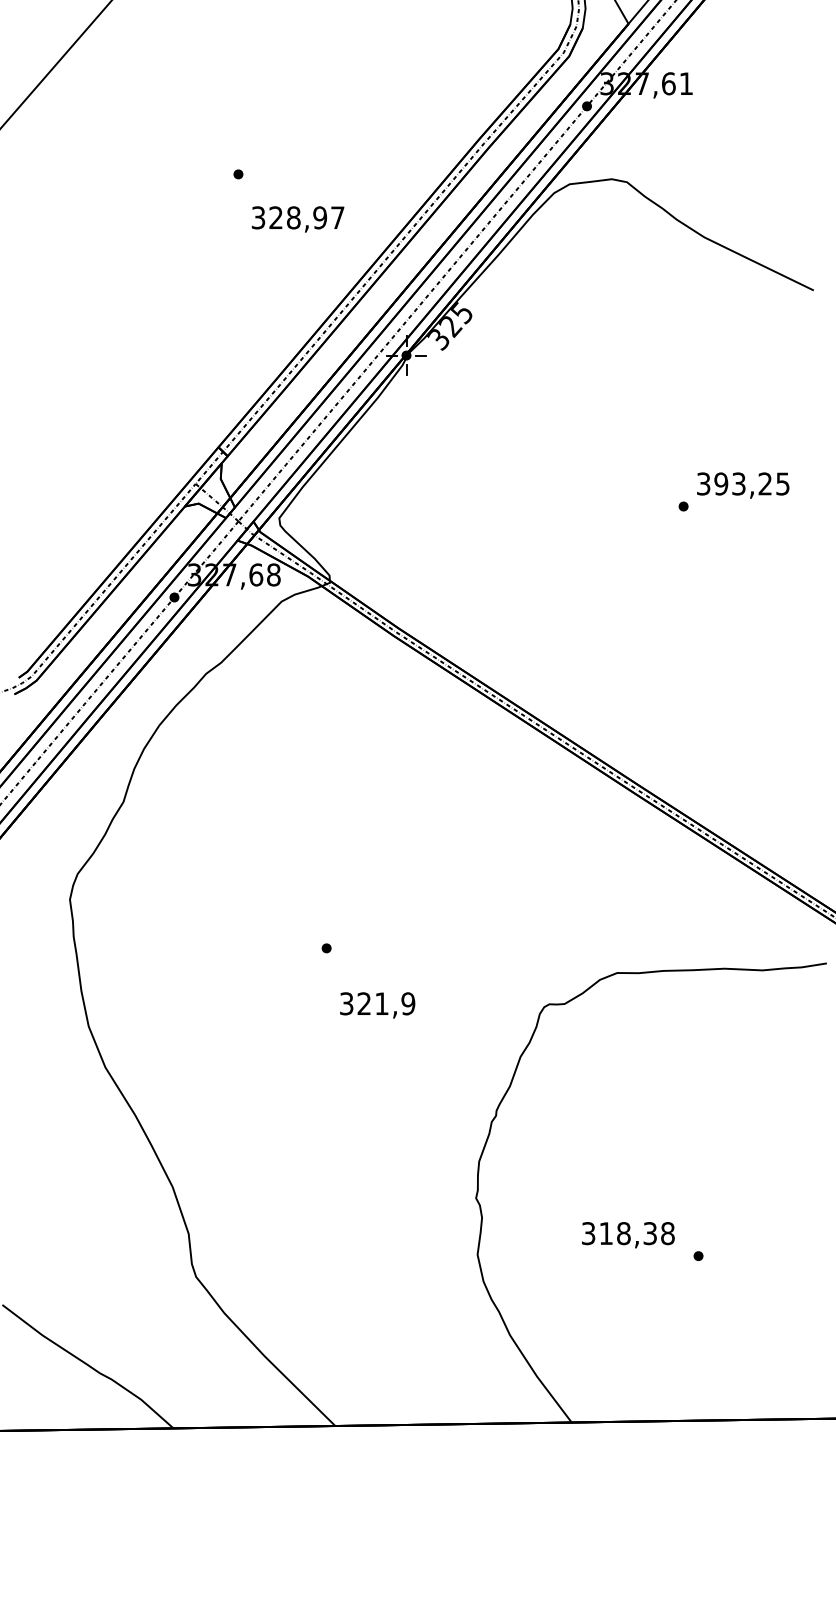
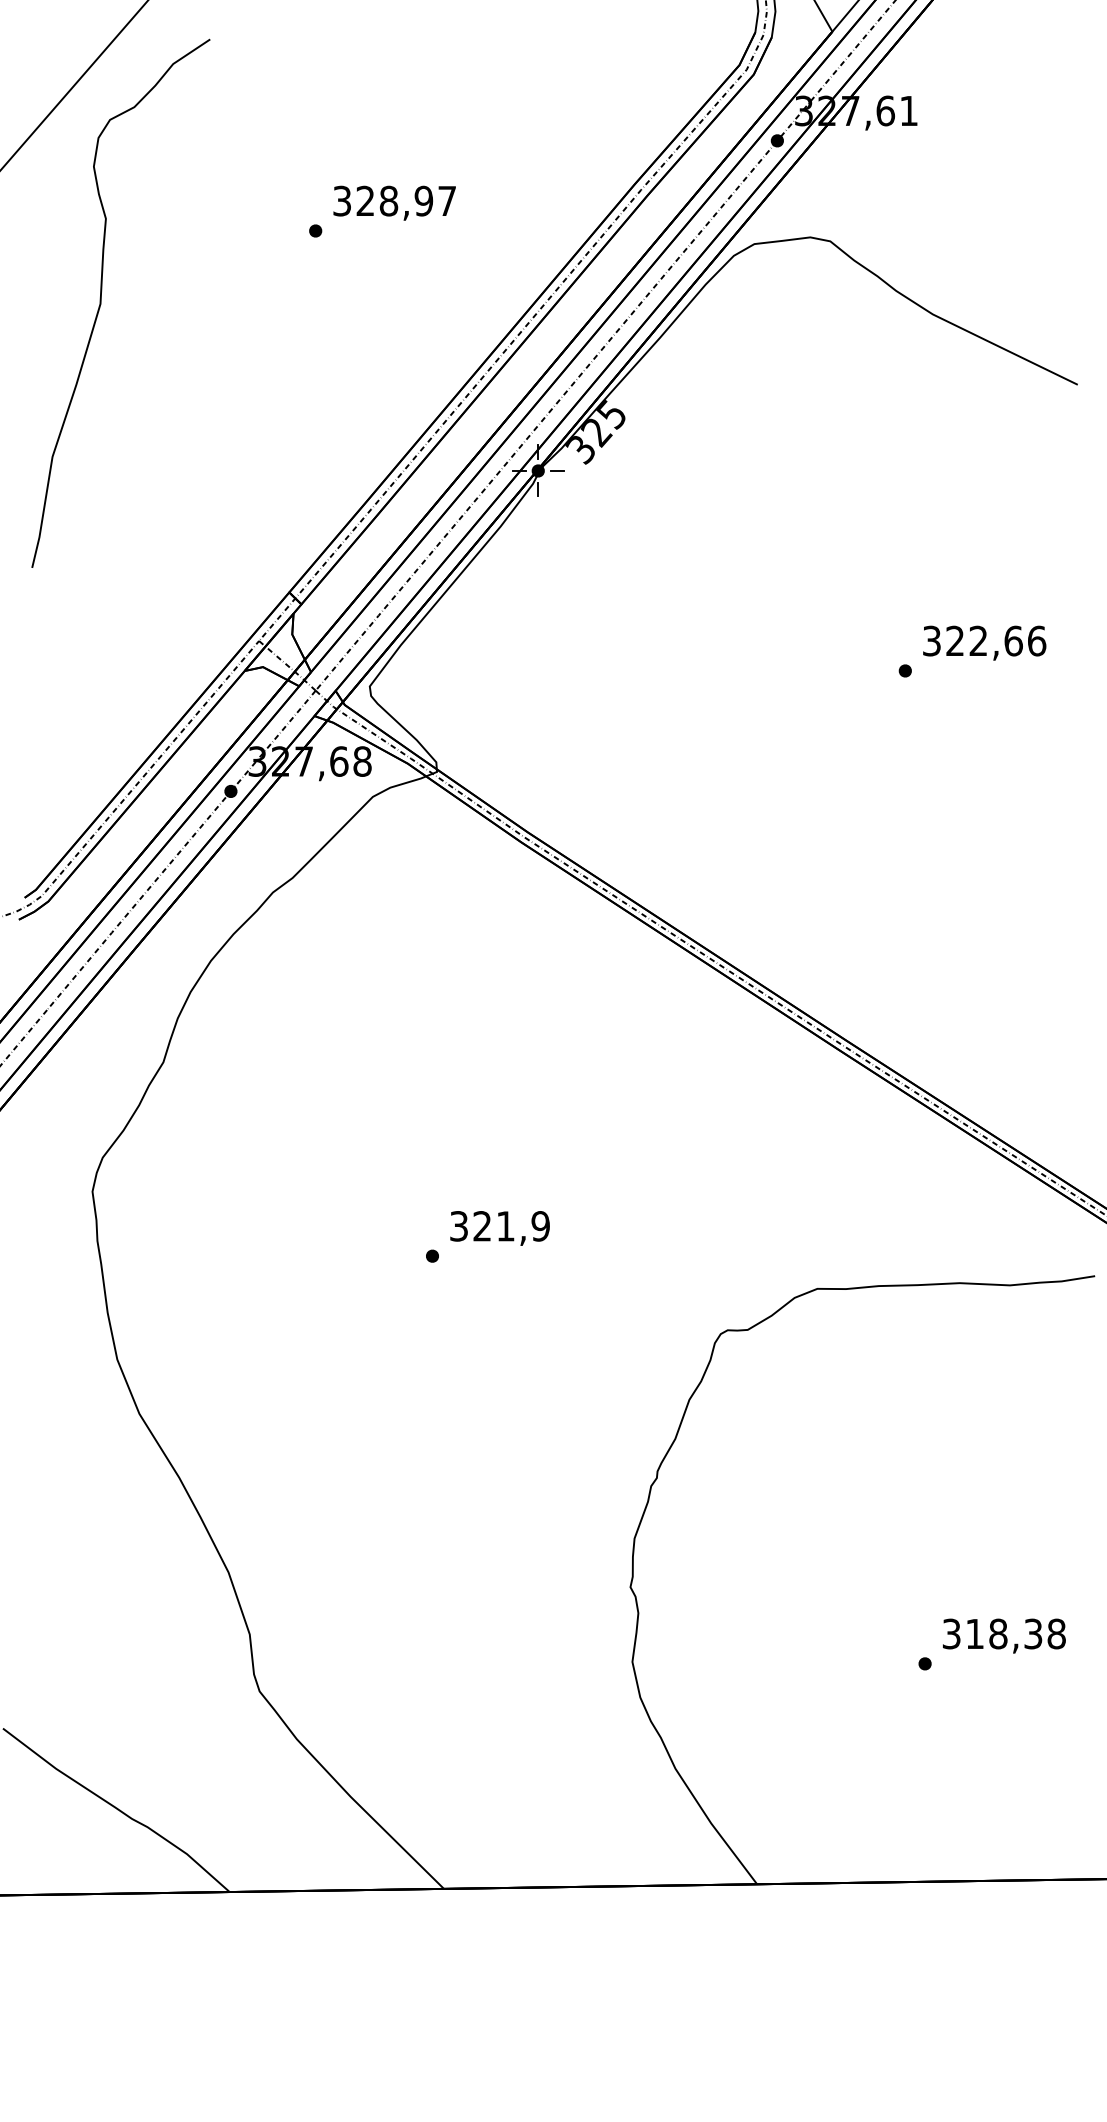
text: (298, 219) -> (395, 203), moved
curve: (77, 226) -> (102, 300), added
text: (752, 483) -> (996, 640), 393,25 -> 322,66
text: (377, 1005) -> (499, 1228), moved
text: (628, 1235) -> (1004, 1636), moved

